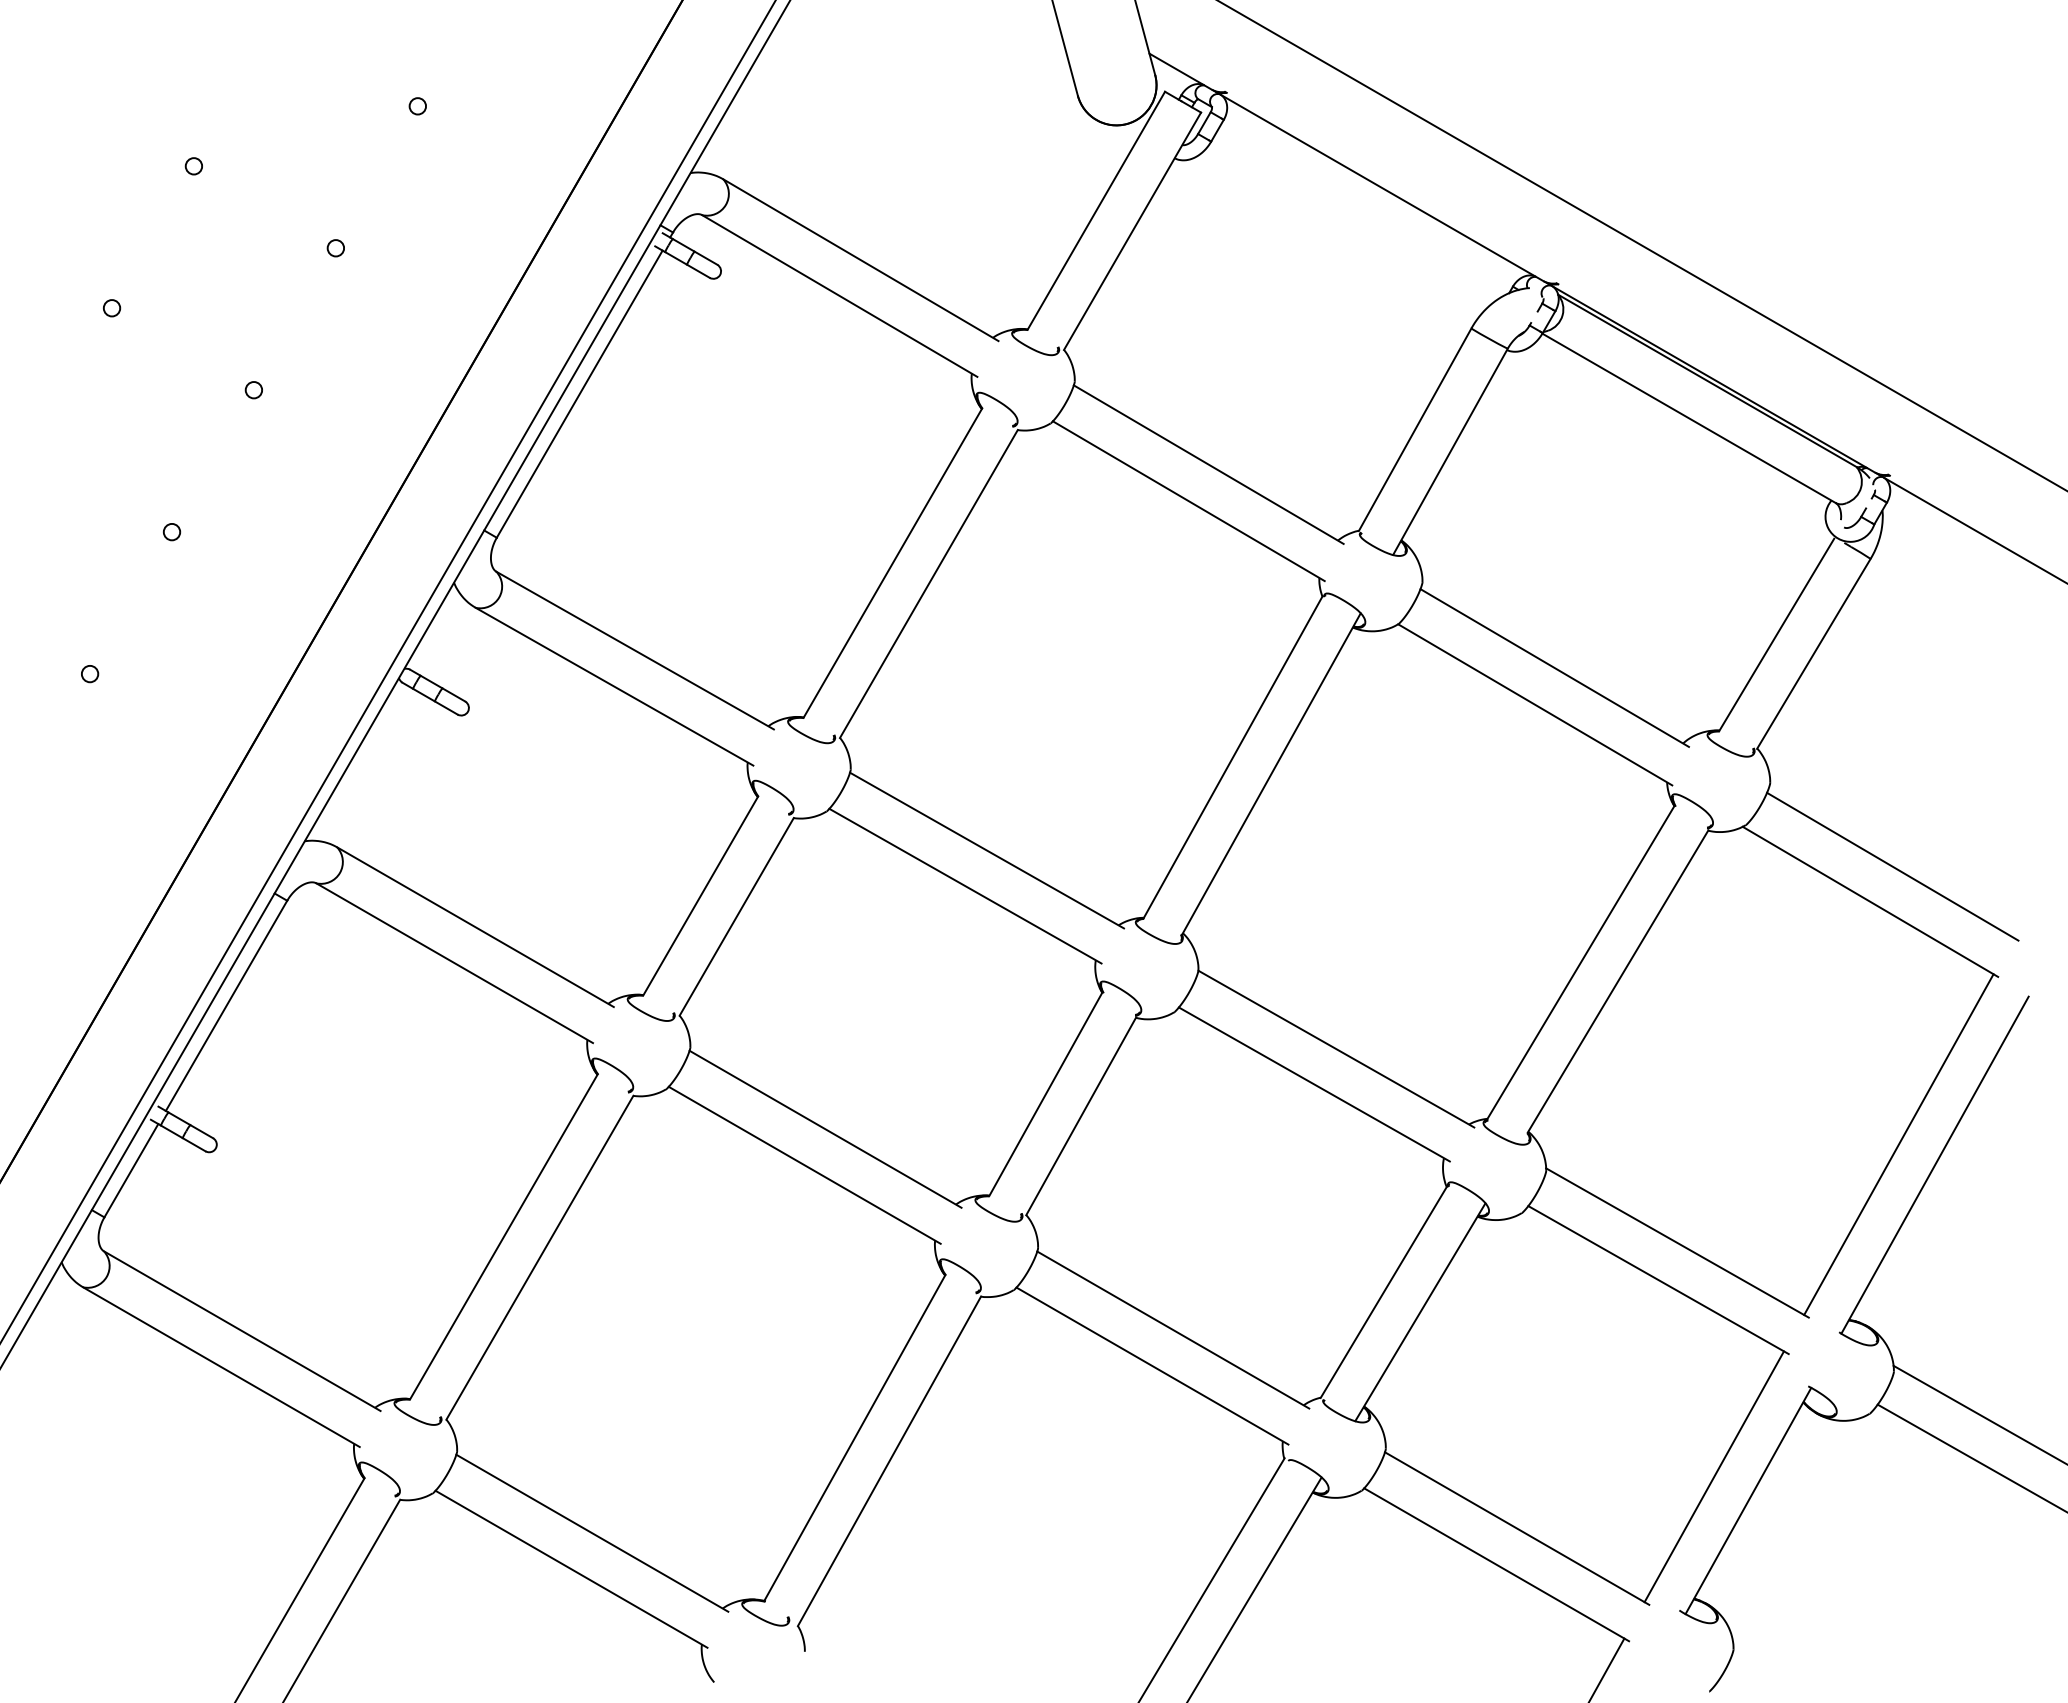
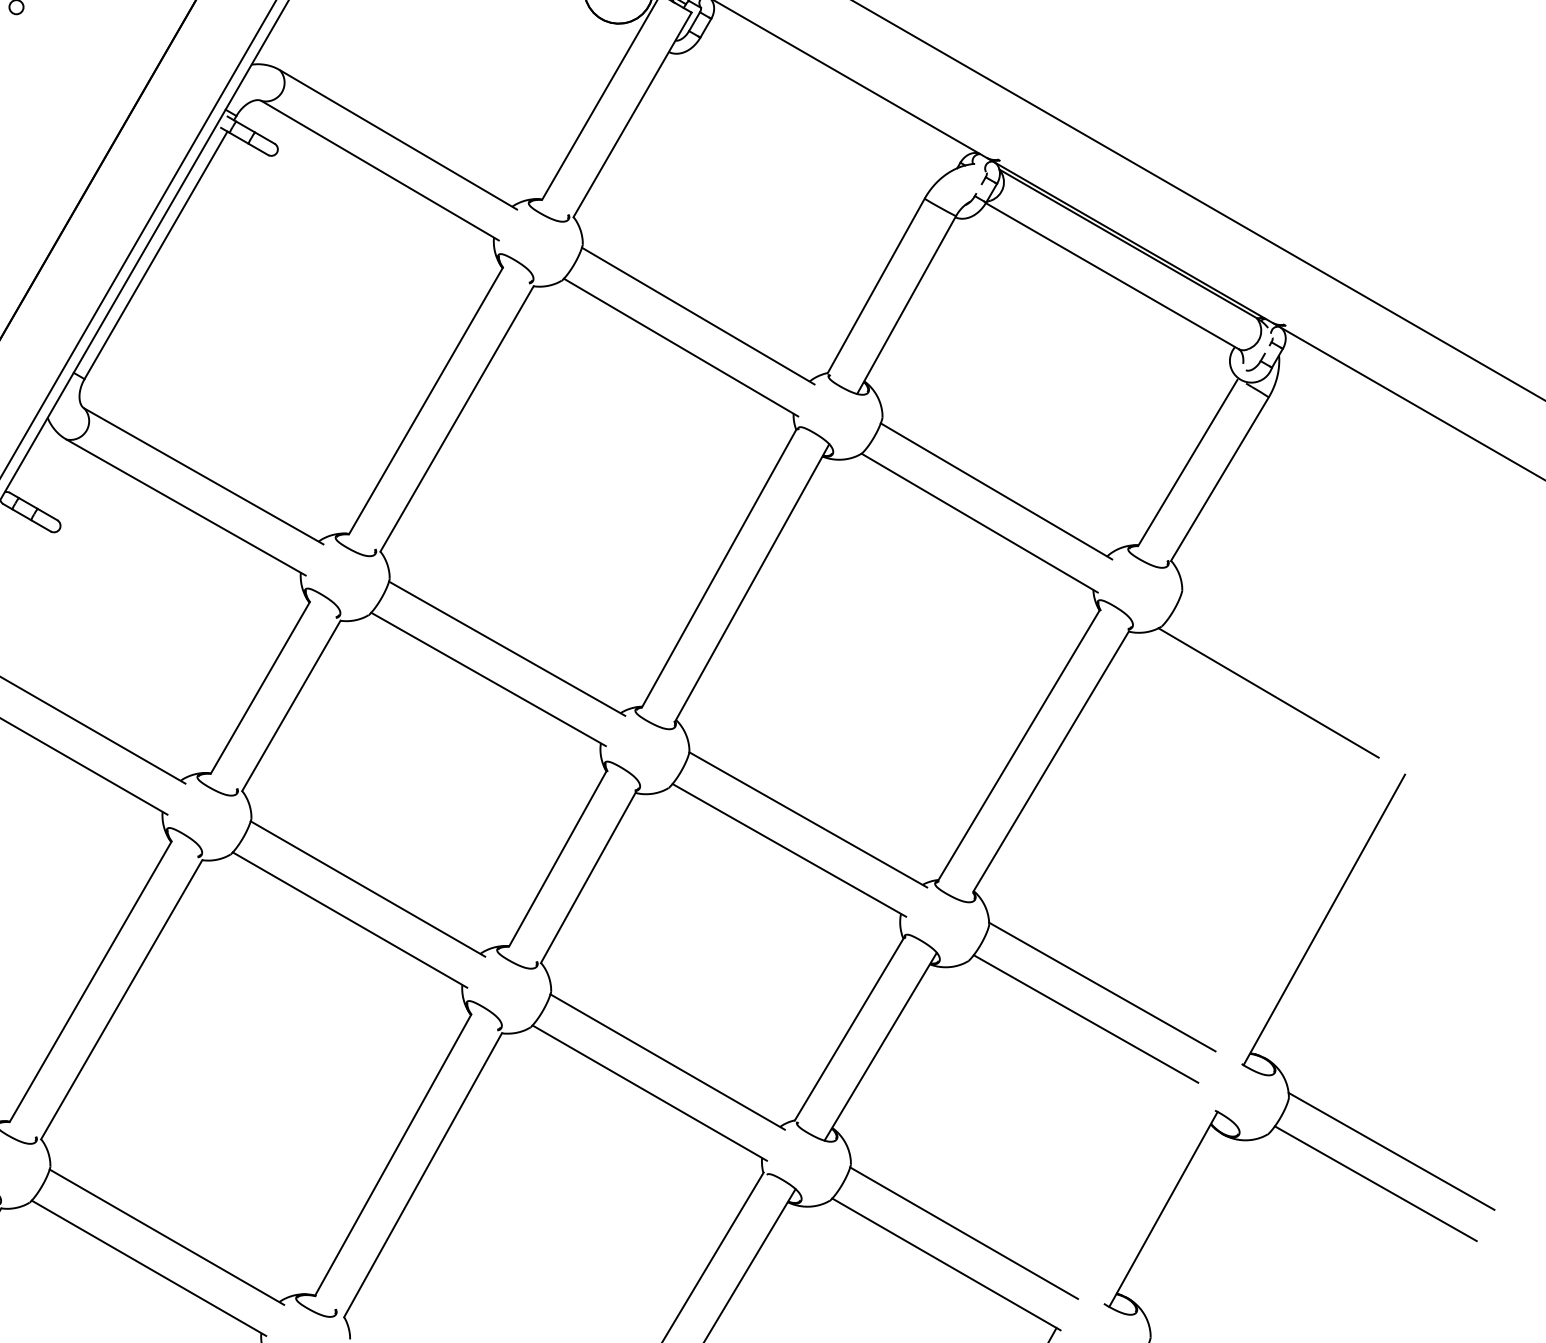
line: (1892, 866) -> (1287, 662), removed
line: (1898, 1144) -> (1292, 902), removed
line: (1713, 1476) -> (1133, 1188), removed

